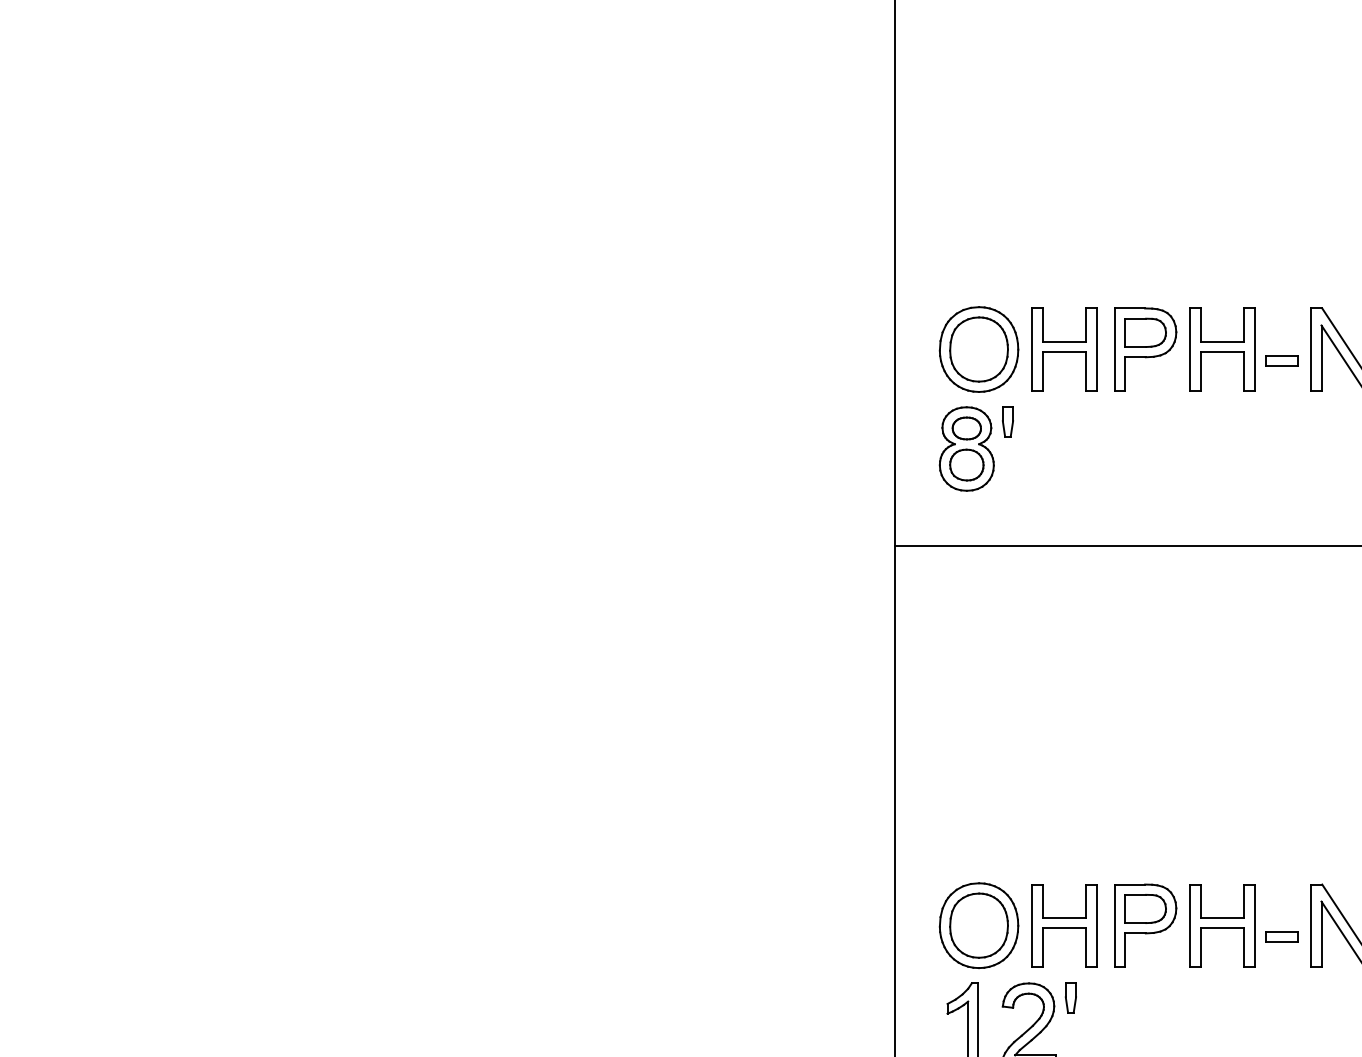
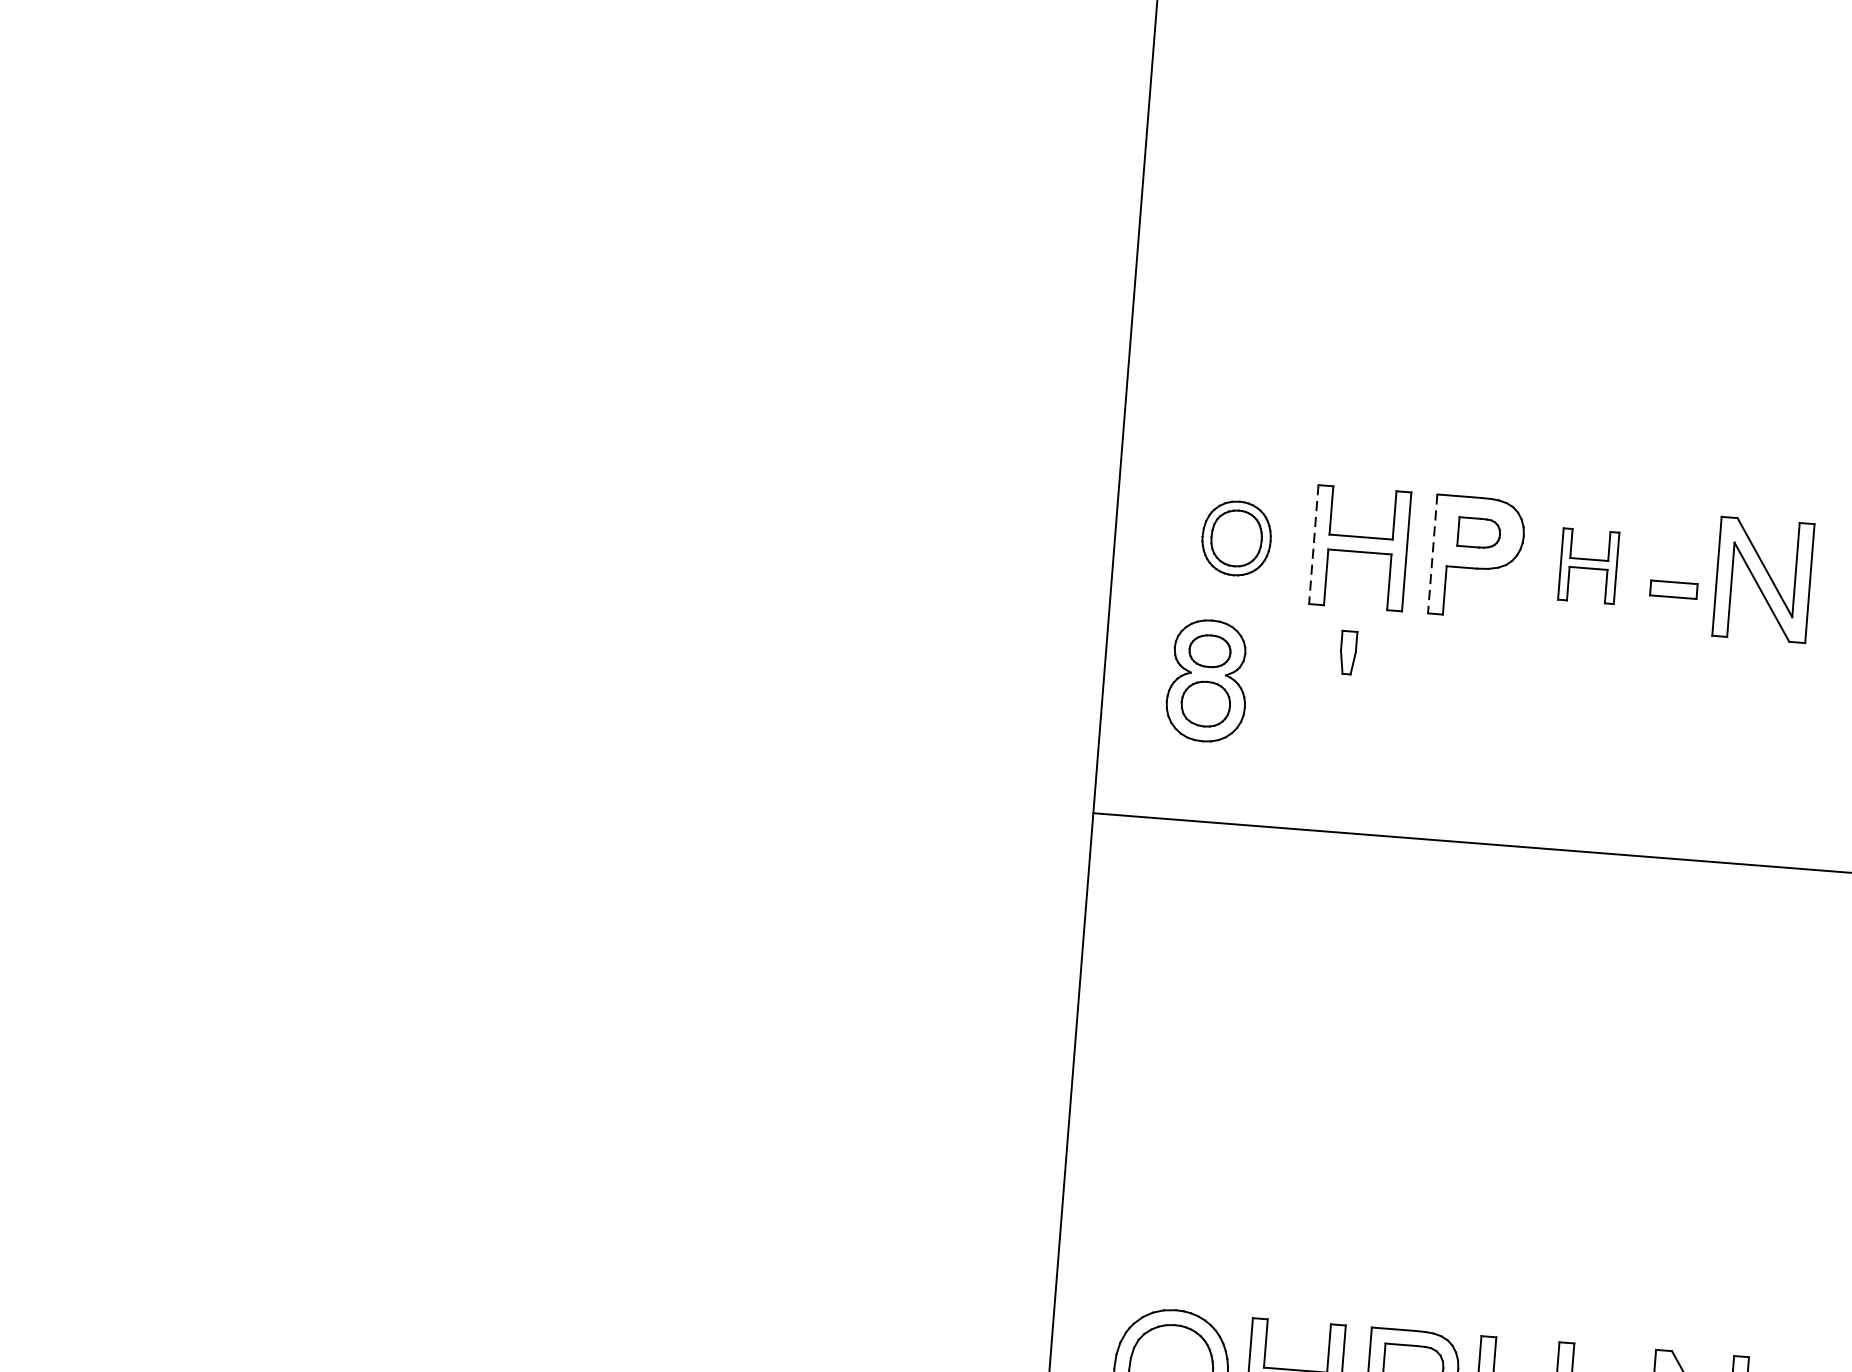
part: (1145, 332) -> (1479, 532), size x0.7
part: (978, 349) -> (1235, 538), size x0.6
part: (1222, 349) -> (1588, 566), size x0.6
line: (1032, 350) -> (1313, 545), solid -> dashed
line: (1114, 350) -> (1432, 555), solid -> dashed
part: (1007, 421) -> (1347, 651), moved

